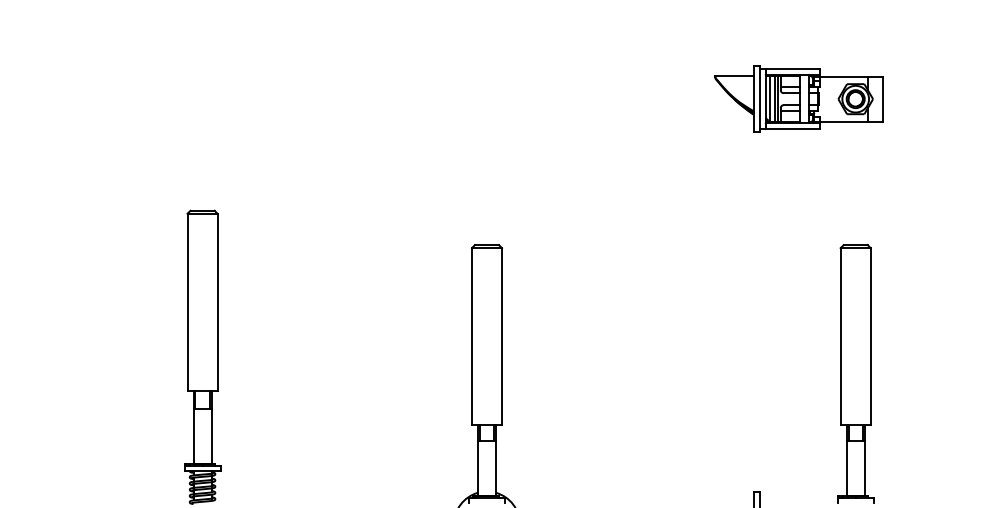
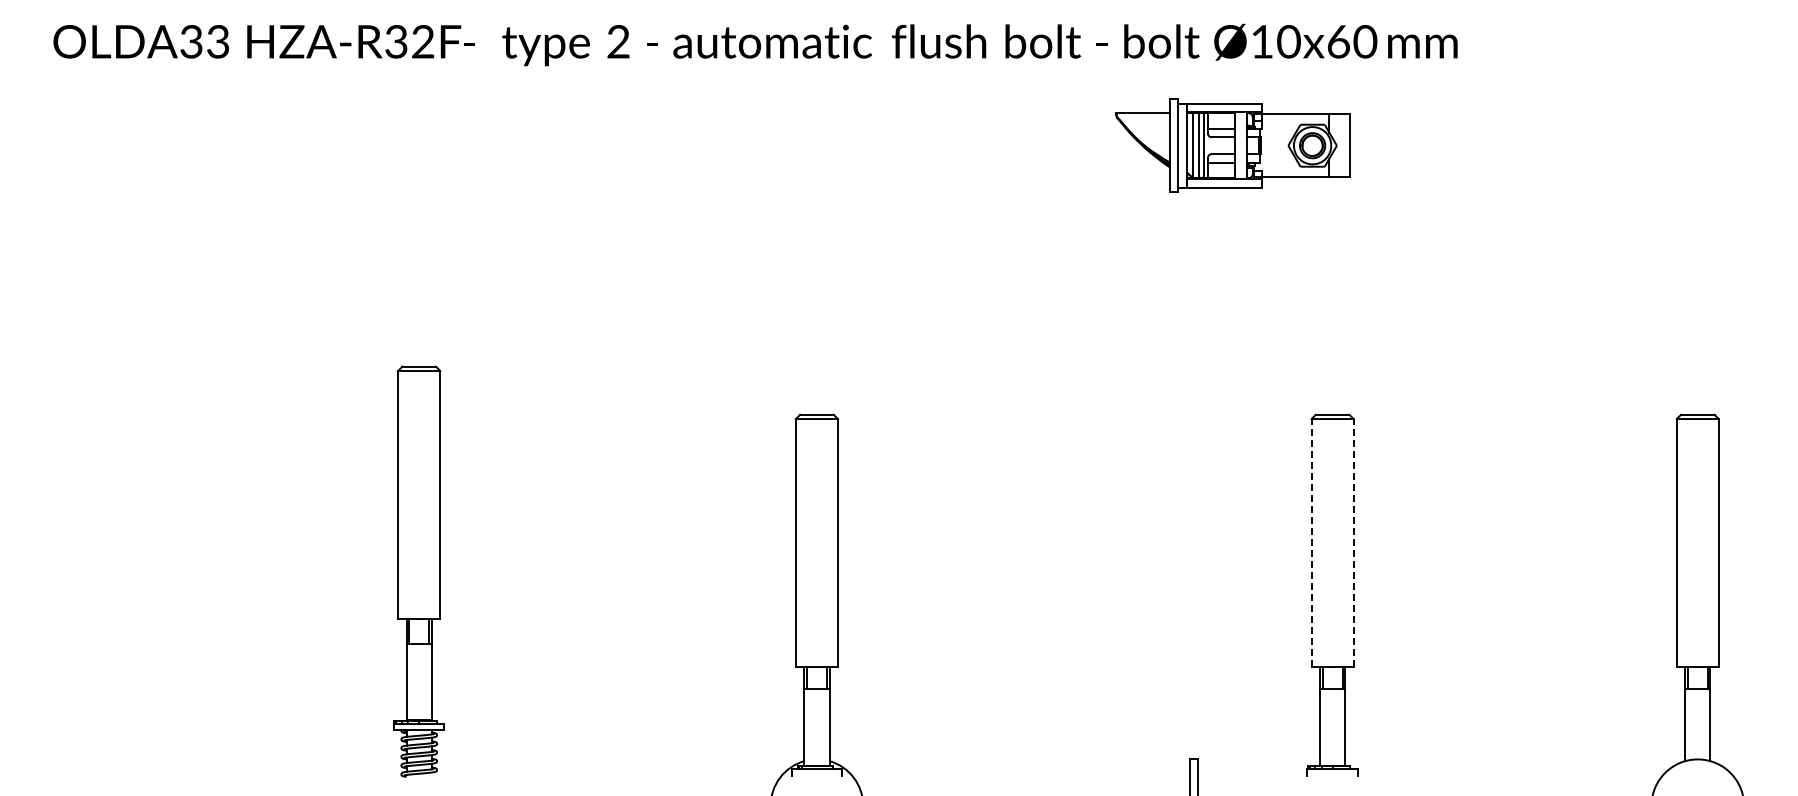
part: (798, 99) -> (1232, 145), moved
line: (840, 336) -> (1311, 542), solid -> dashed
line: (870, 336) -> (1353, 542), solid -> dashed

